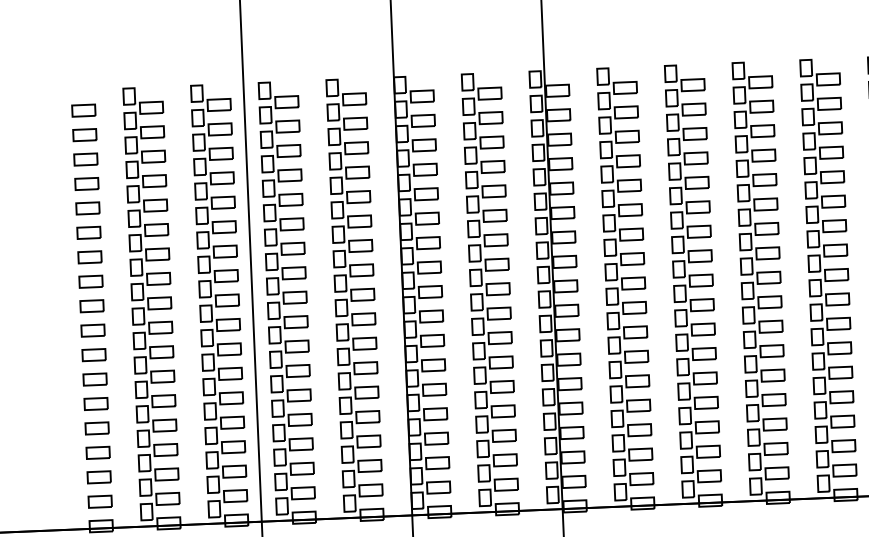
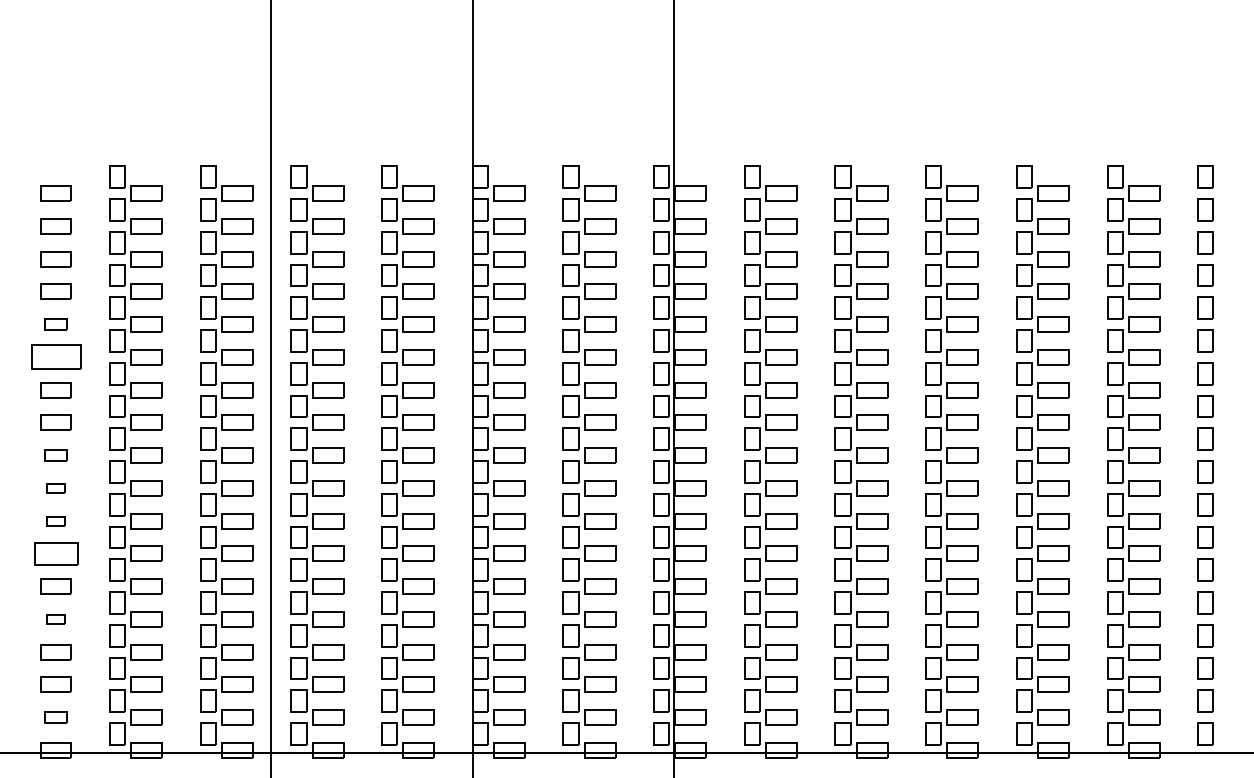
part: (87, 208) -> (55, 324), size x0.7
part: (88, 233) -> (55, 357), size x1.6
part: (91, 306) -> (55, 455), size x0.7
part: (92, 330) -> (55, 488), size x0.6
part: (93, 355) -> (55, 521), size x0.6
part: (94, 379) -> (55, 553), size x1.4
part: (96, 428) -> (55, 619), size x0.6
part: (99, 501) -> (55, 717), size x0.7

